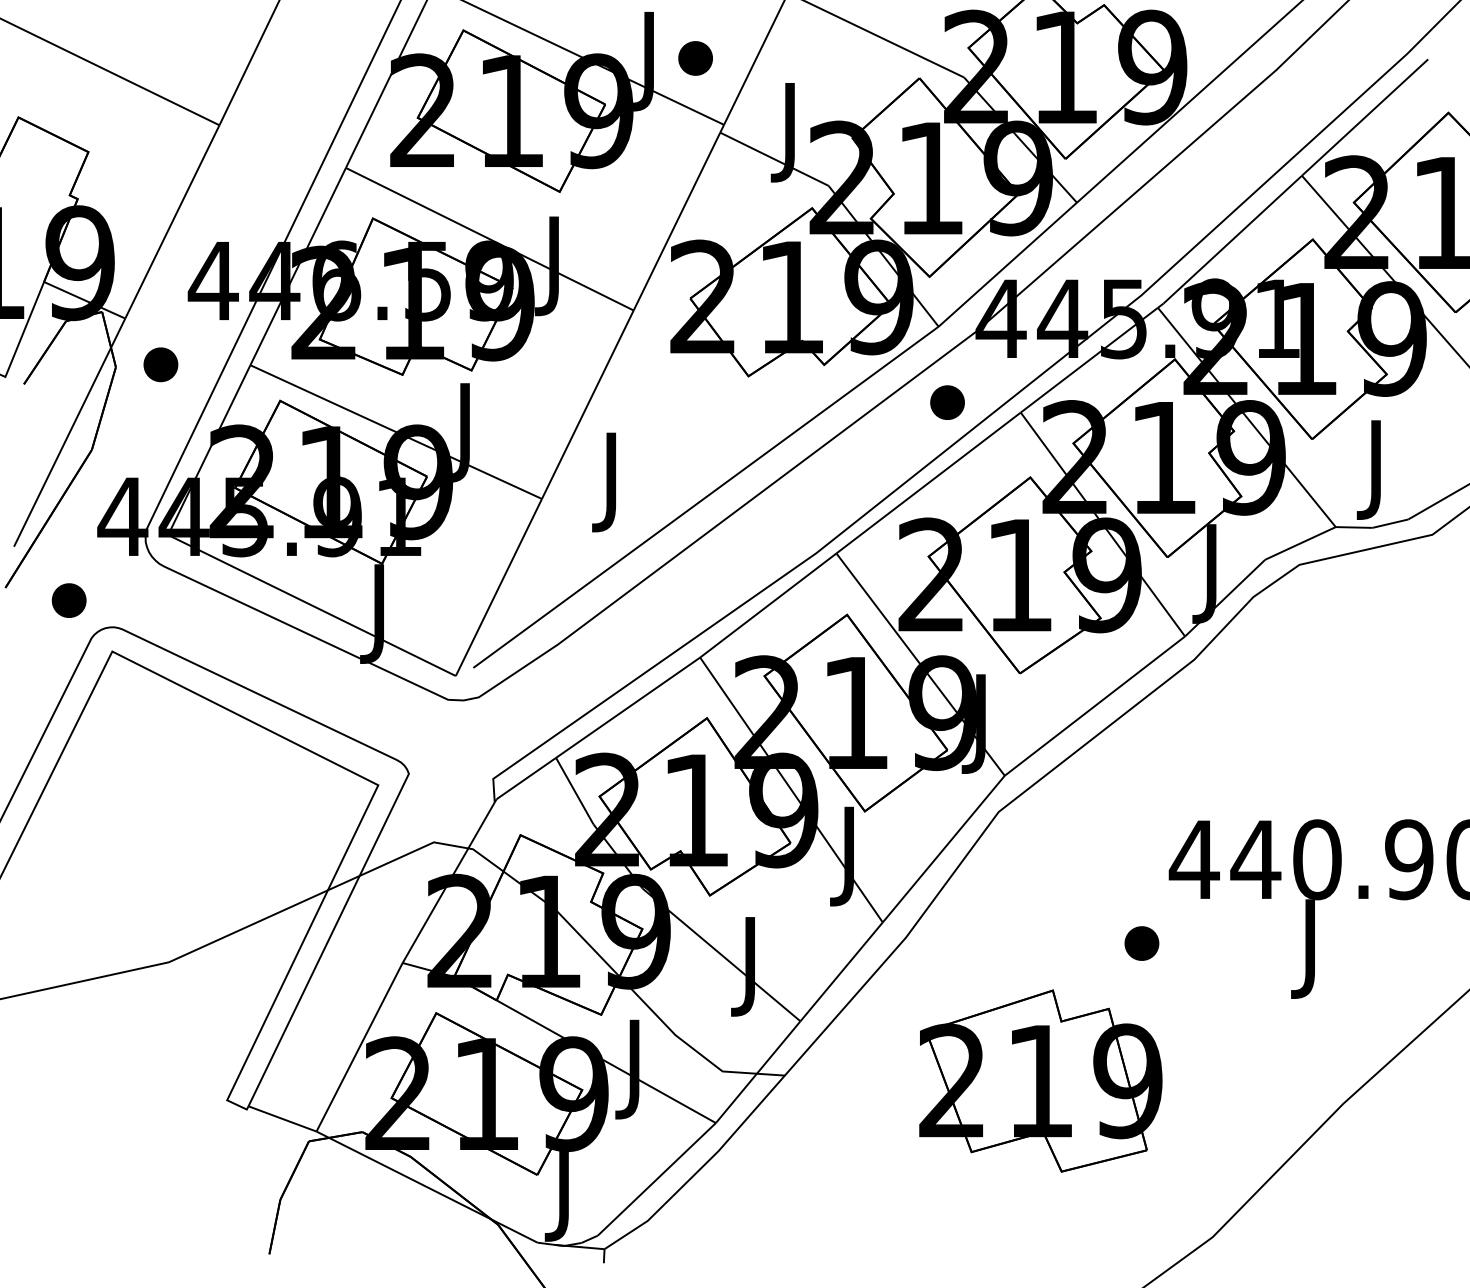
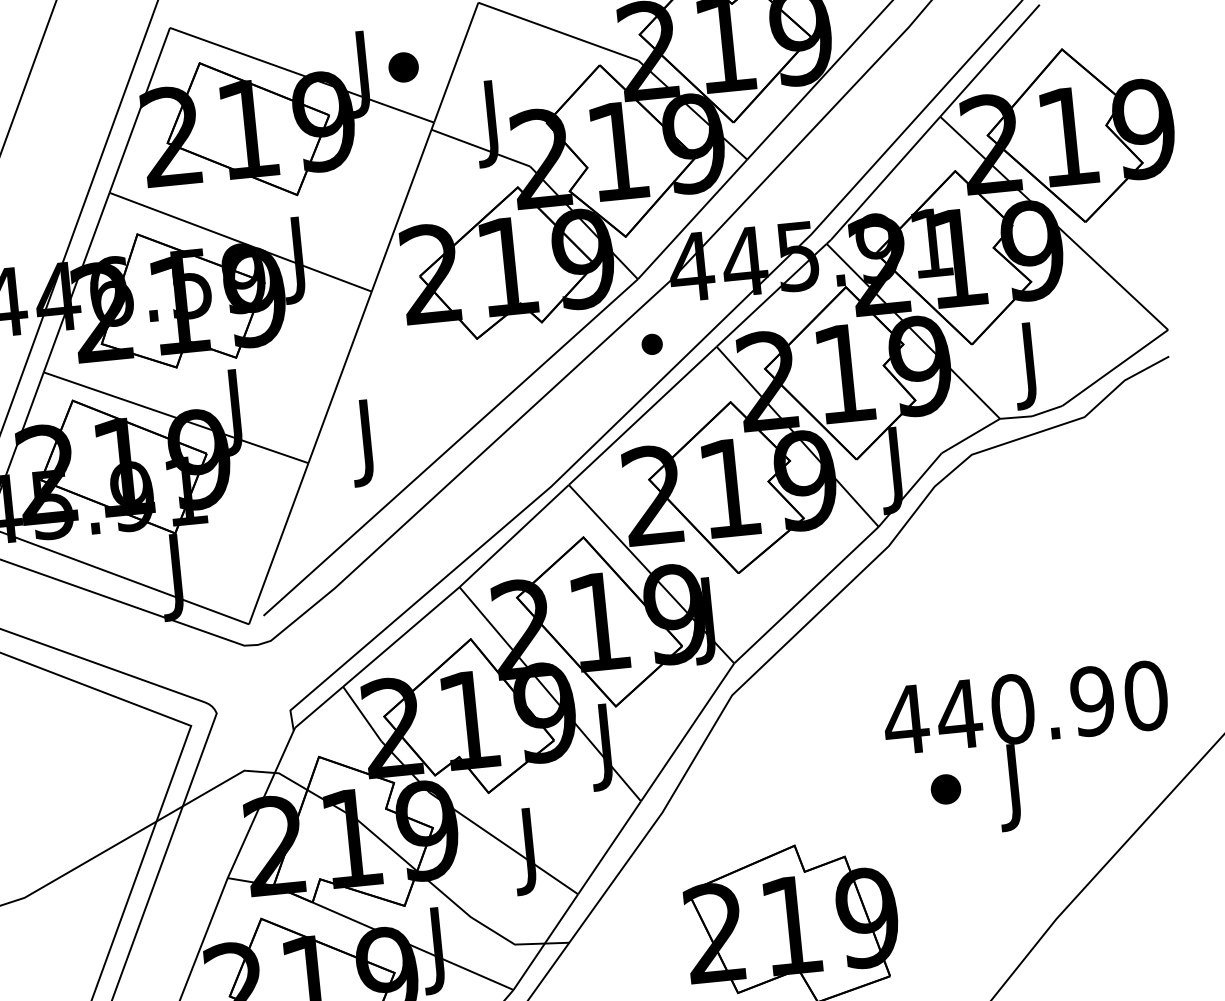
part: (947, 402) -> (652, 344), size x0.7
part: (1141, 943) -> (945, 789), moved

